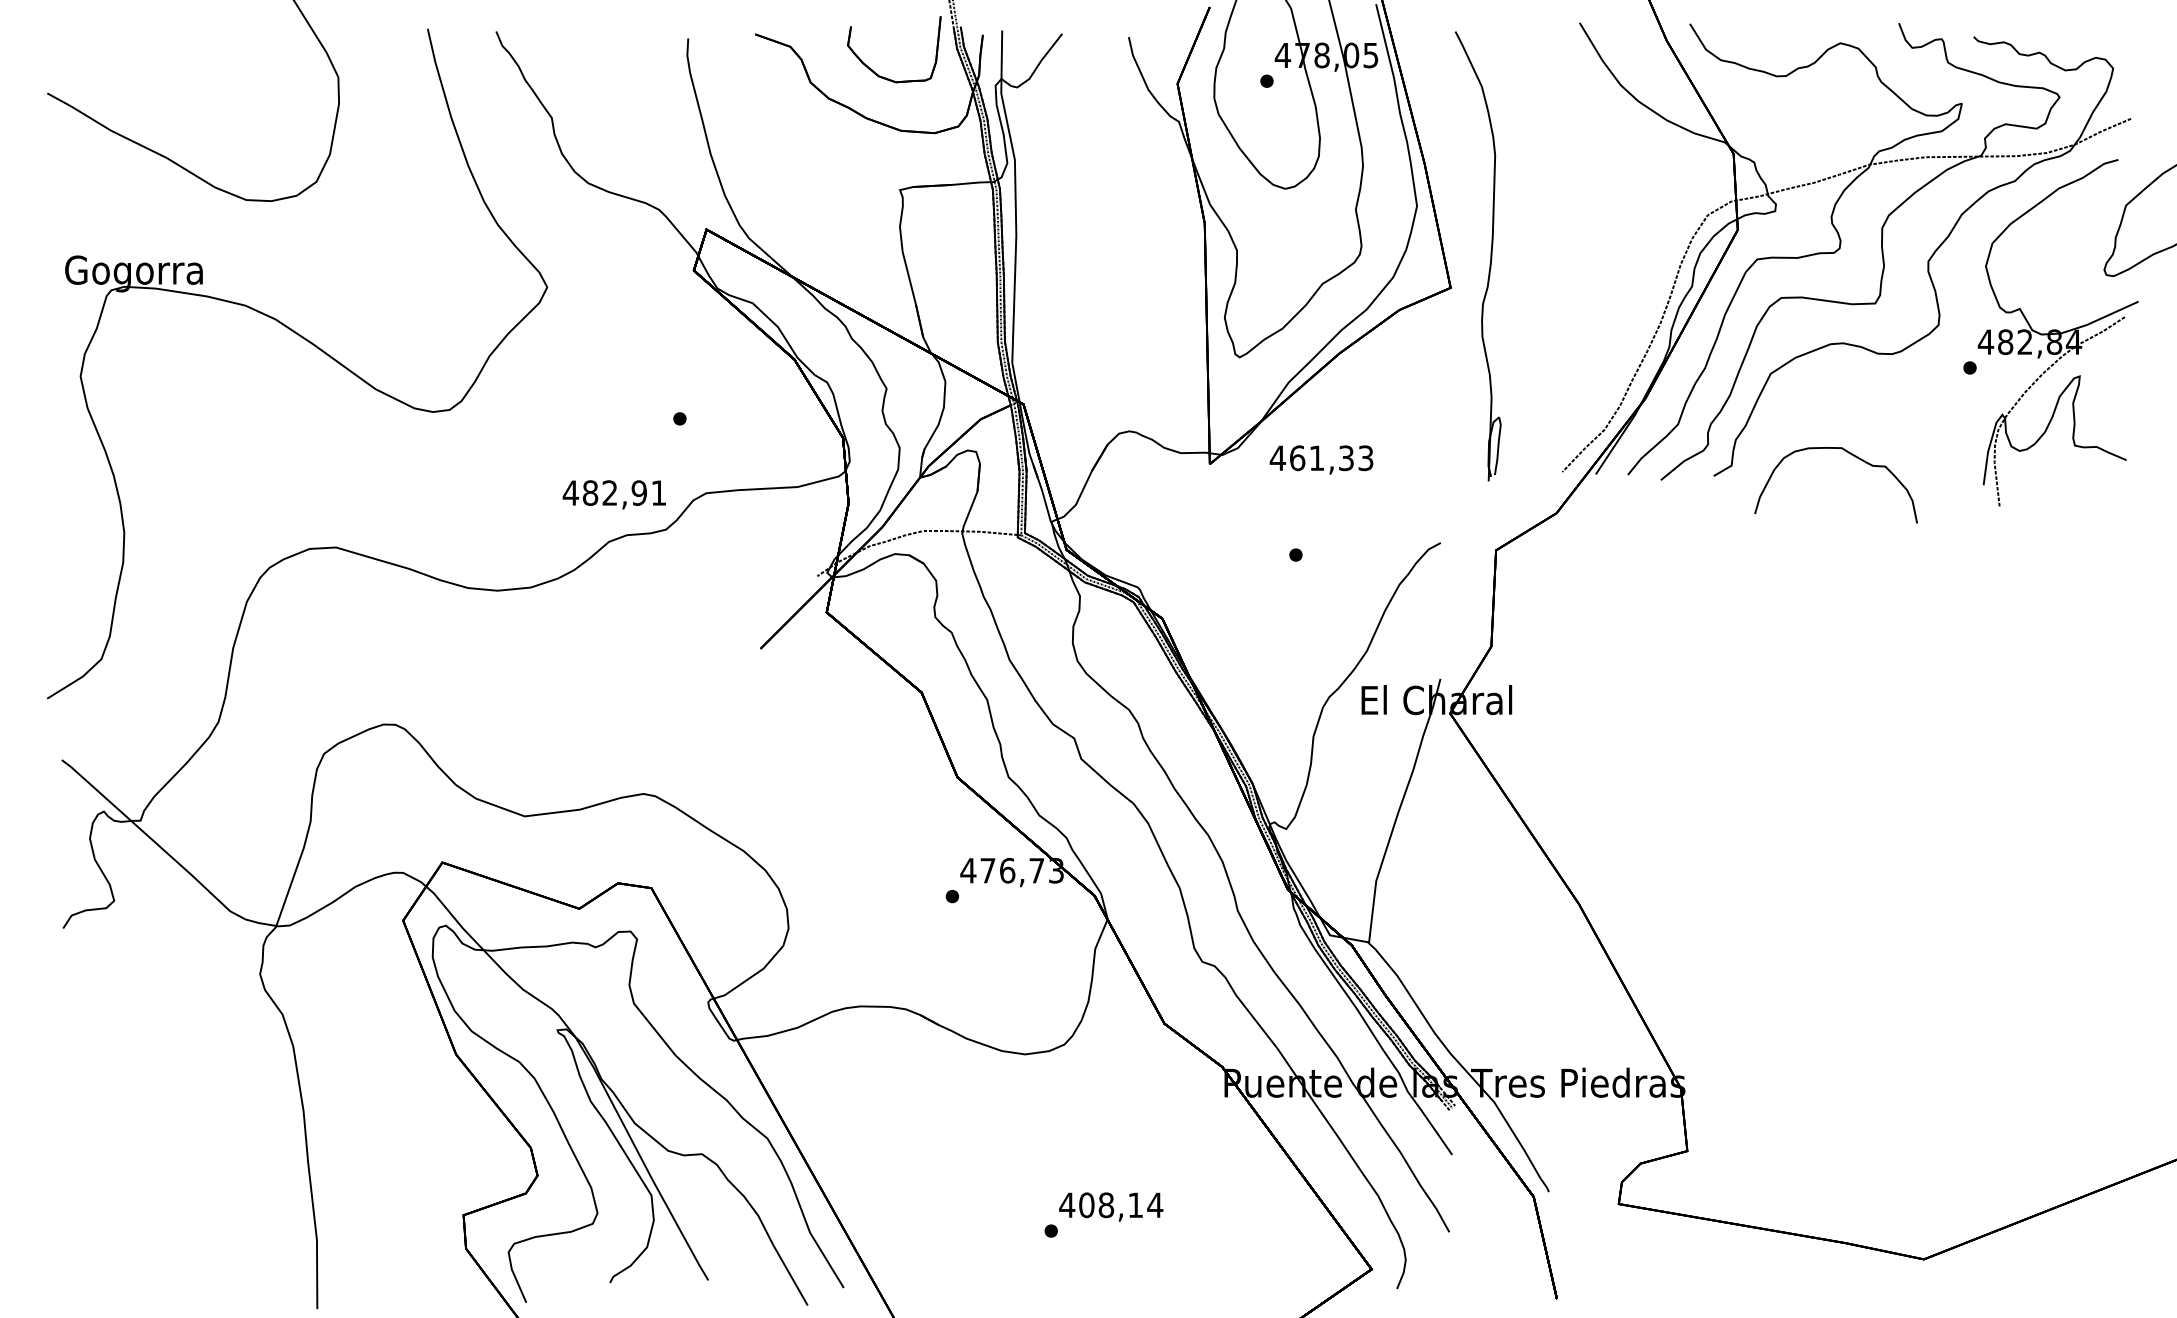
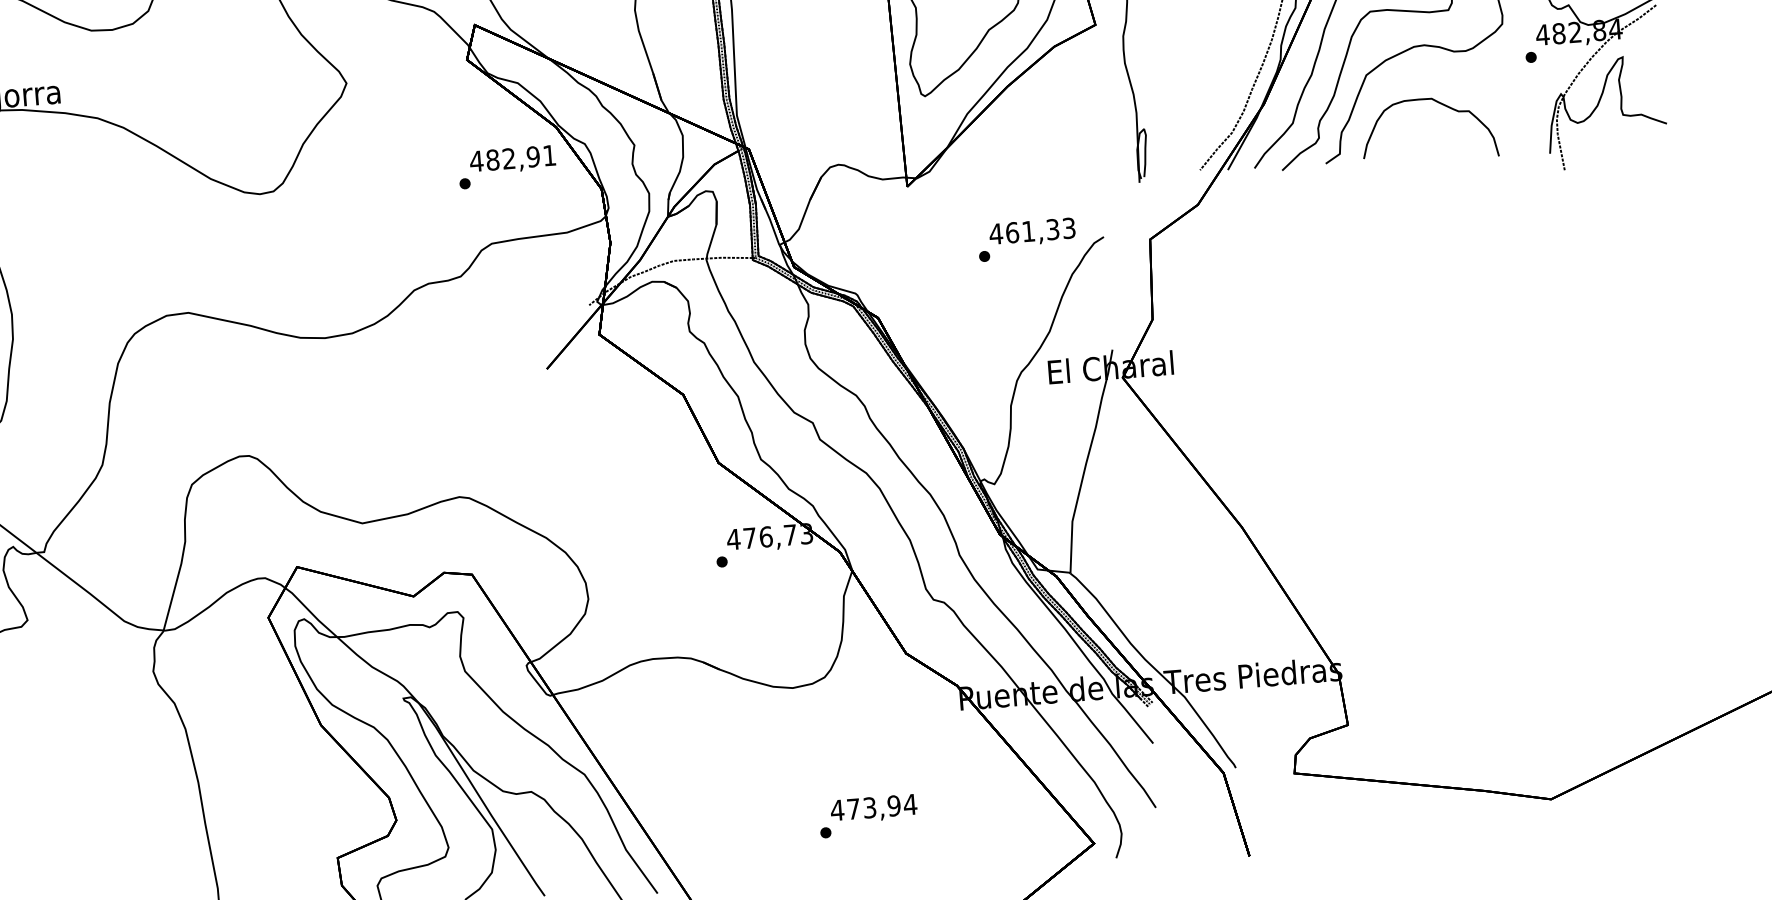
curve: (1851, 455) -> (1440, 104), moved
text: (1321, 459) -> (1032, 232), moved
text: (613, 494) -> (512, 159), moved
text: (1111, 1205) -> (874, 807), 408,14 -> 473,94

